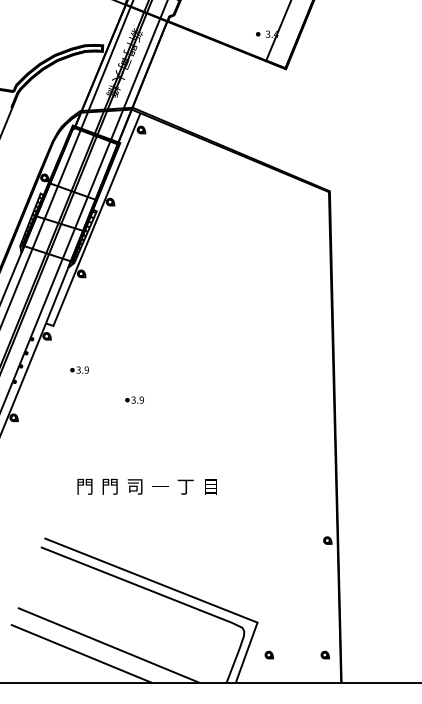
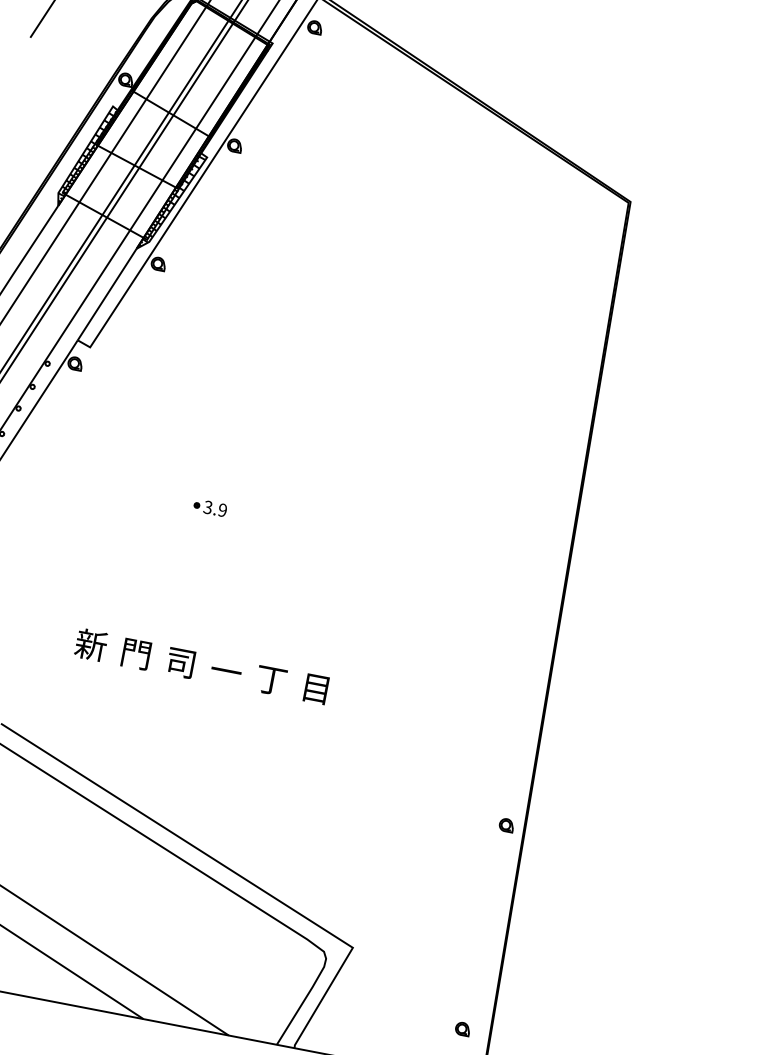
part: (79, 369) -> (121, 434), removed
text: (84, 486) -> (90, 644), 門 -> 新
part: (268, 654) -> (361, 1008), removed

